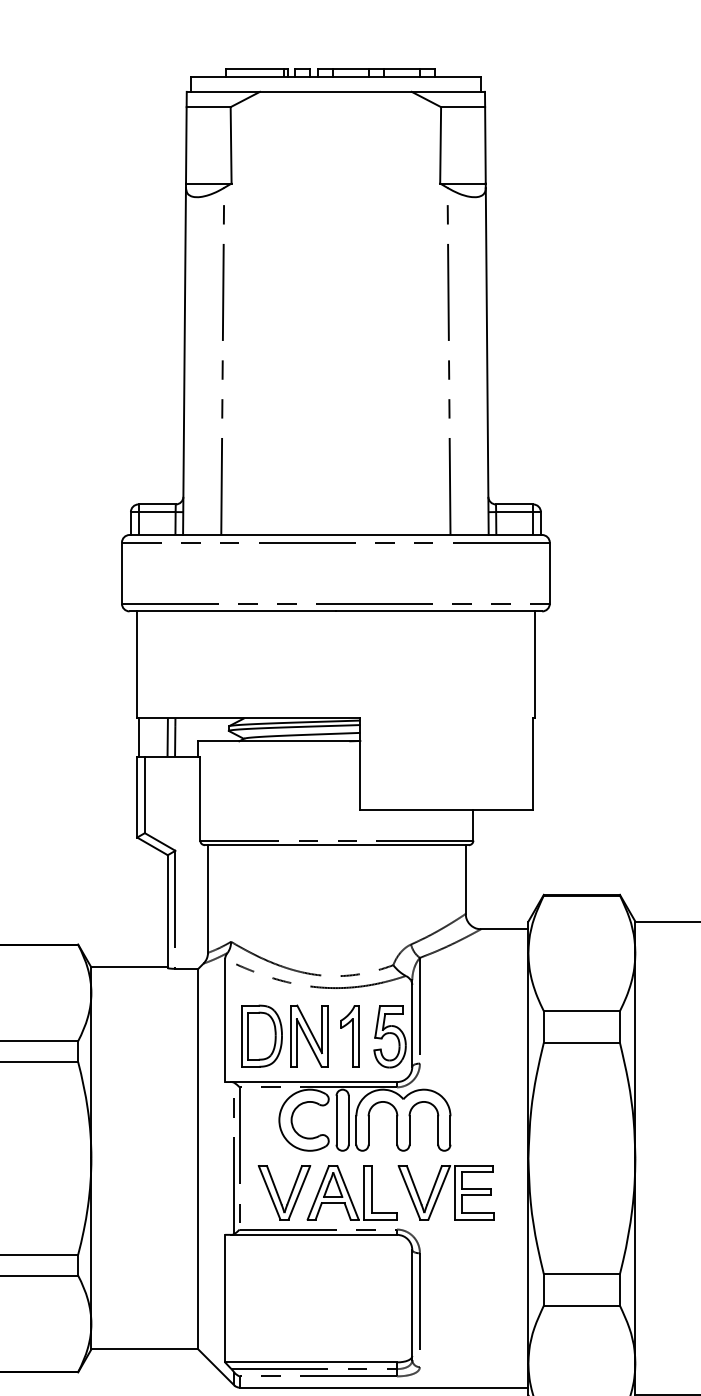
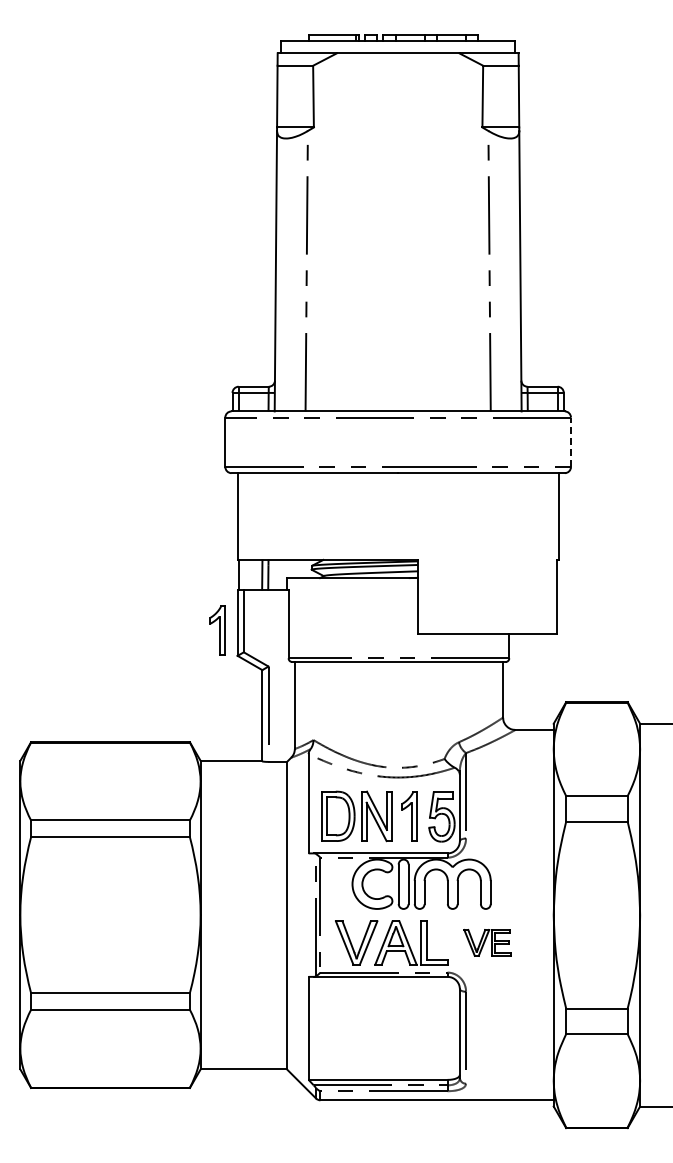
line: (550, 573) -> (571, 442), solid -> dashed
part: (112, 806) -> (217, 630), added
part: (446, 1192) -> (487, 942), size x0.6

